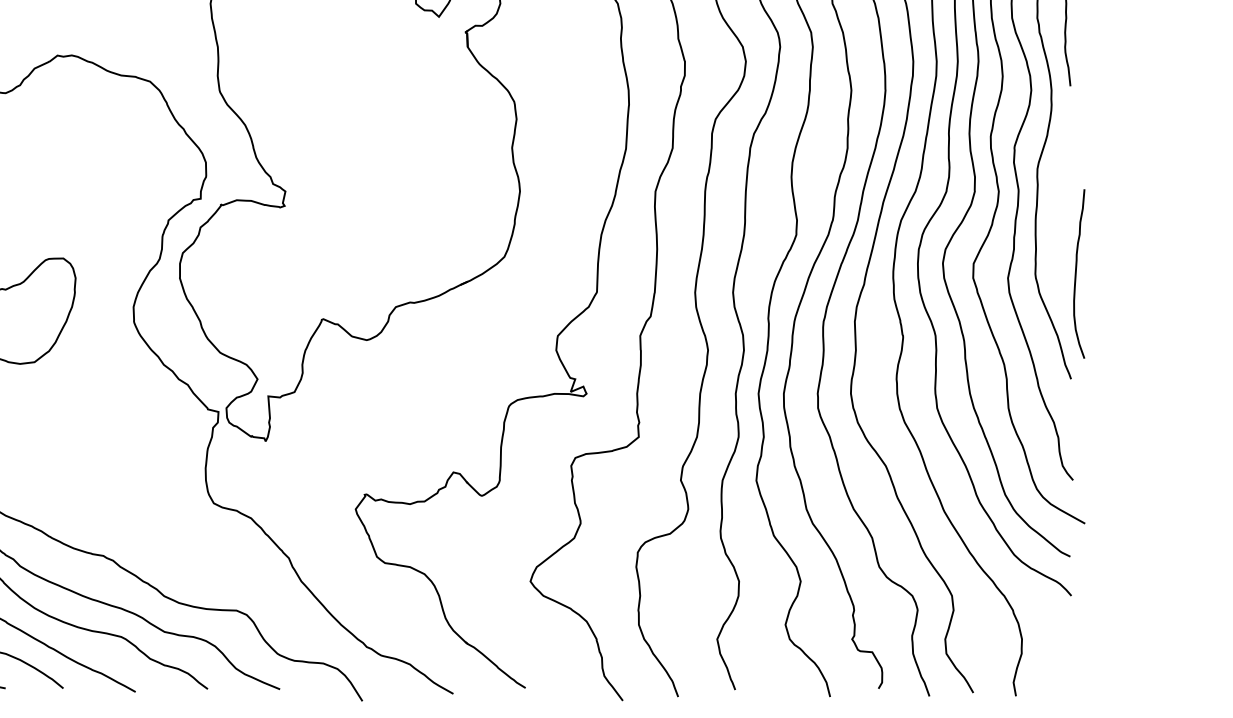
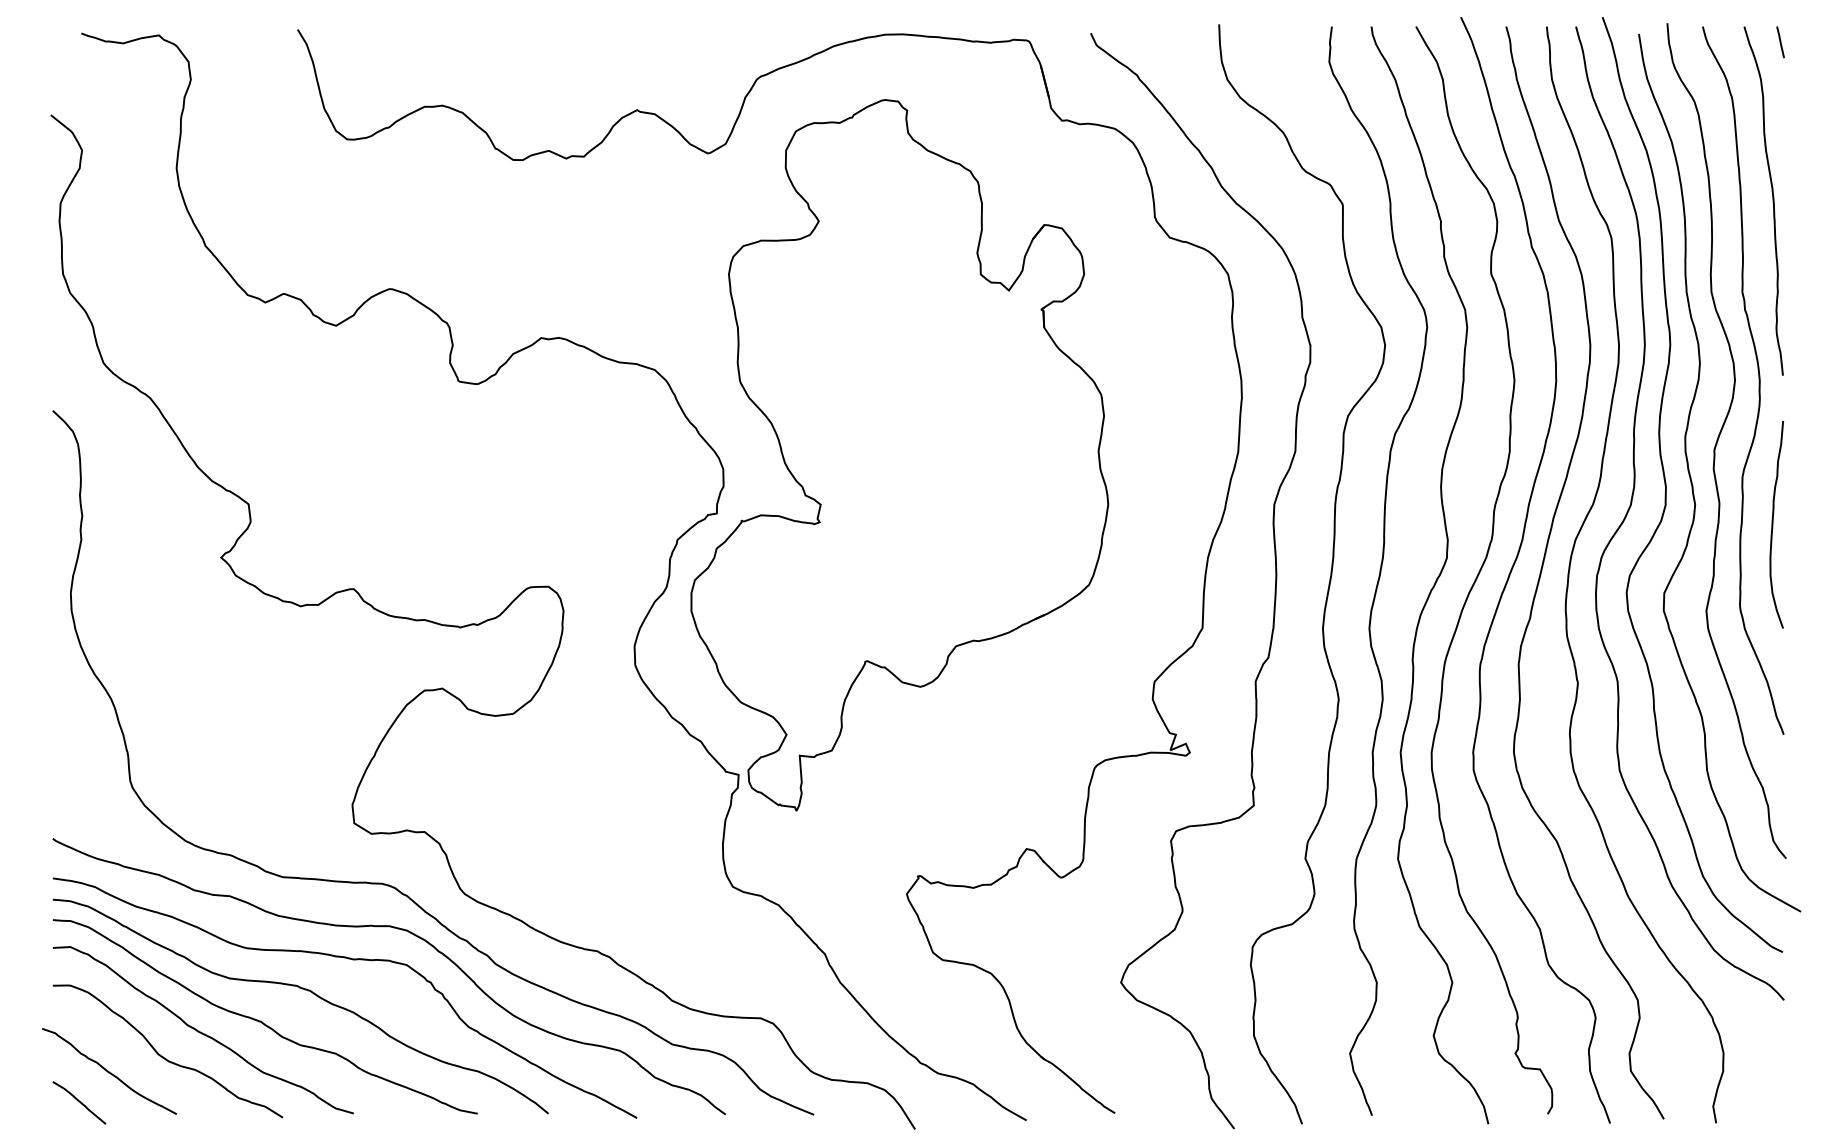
curve: (1076, 273) -> (1773, 524), moved

